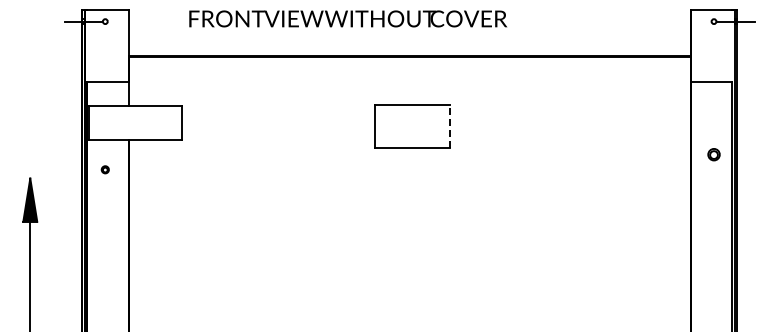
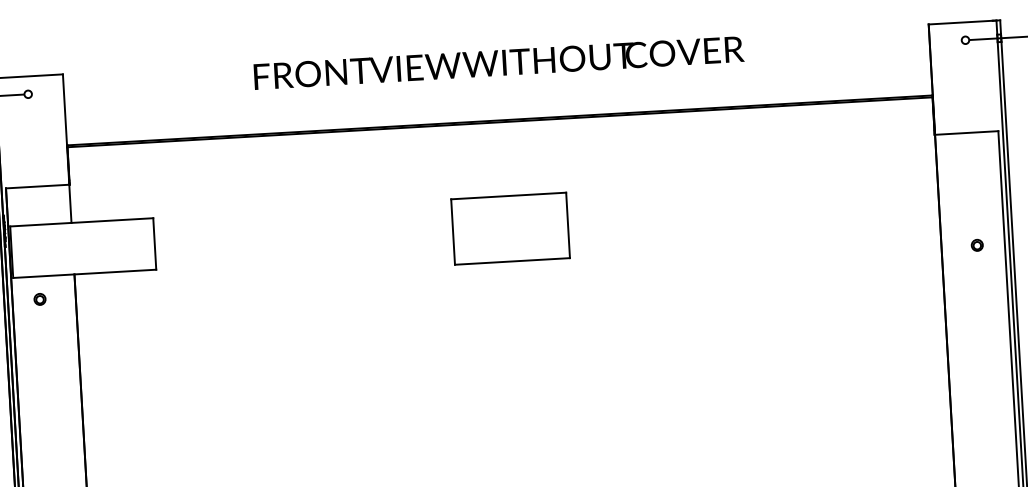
text: (348, 18) -> (499, 62), moved
line: (449, 126) -> (567, 225), dashed -> solid
part: (713, 154) -> (976, 244), size x0.62
part: (104, 169) -> (38, 299), moved

